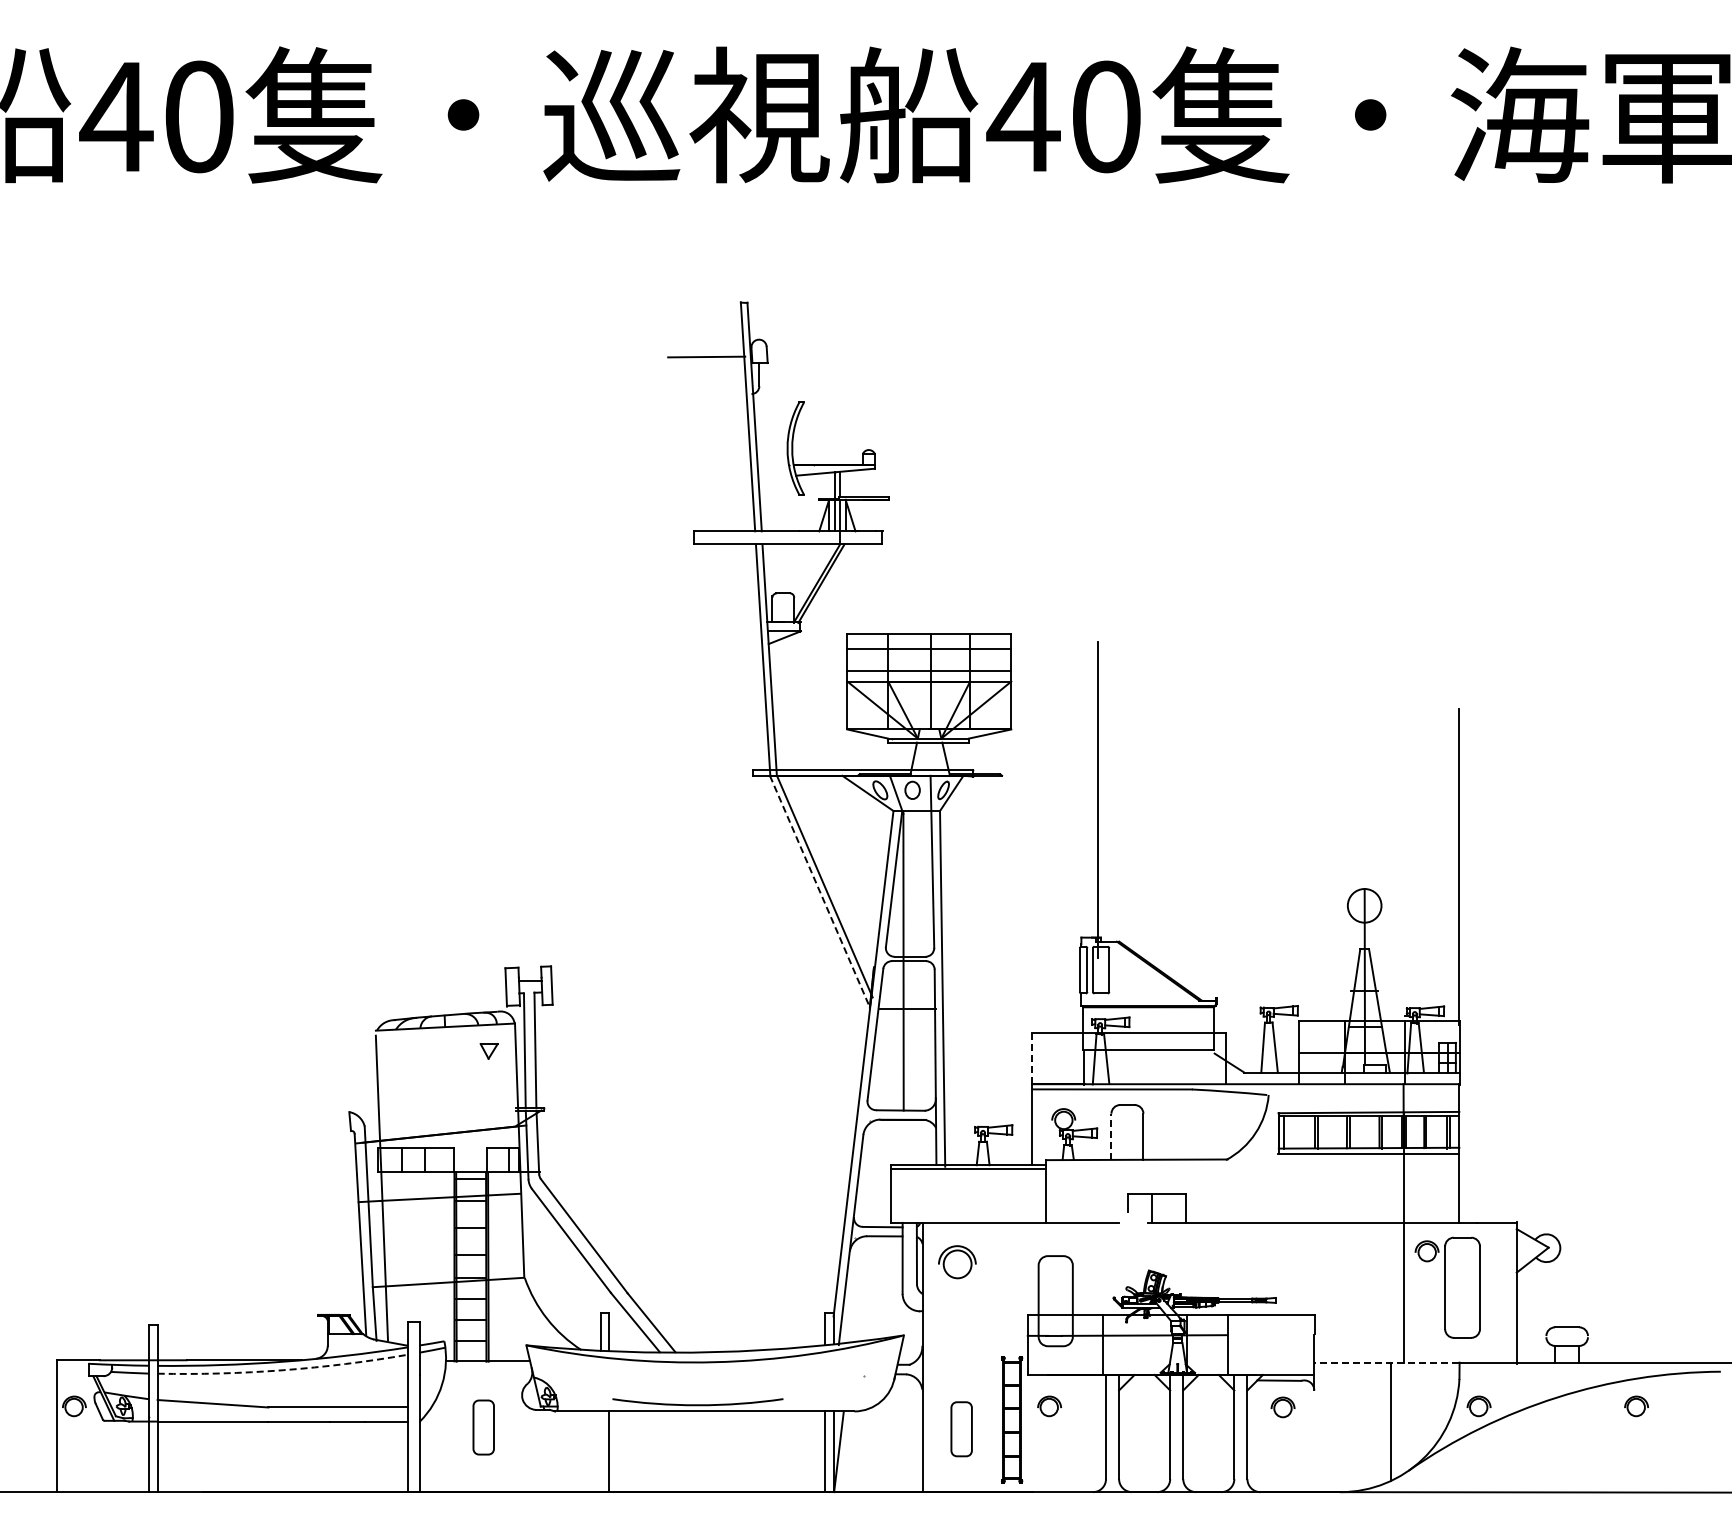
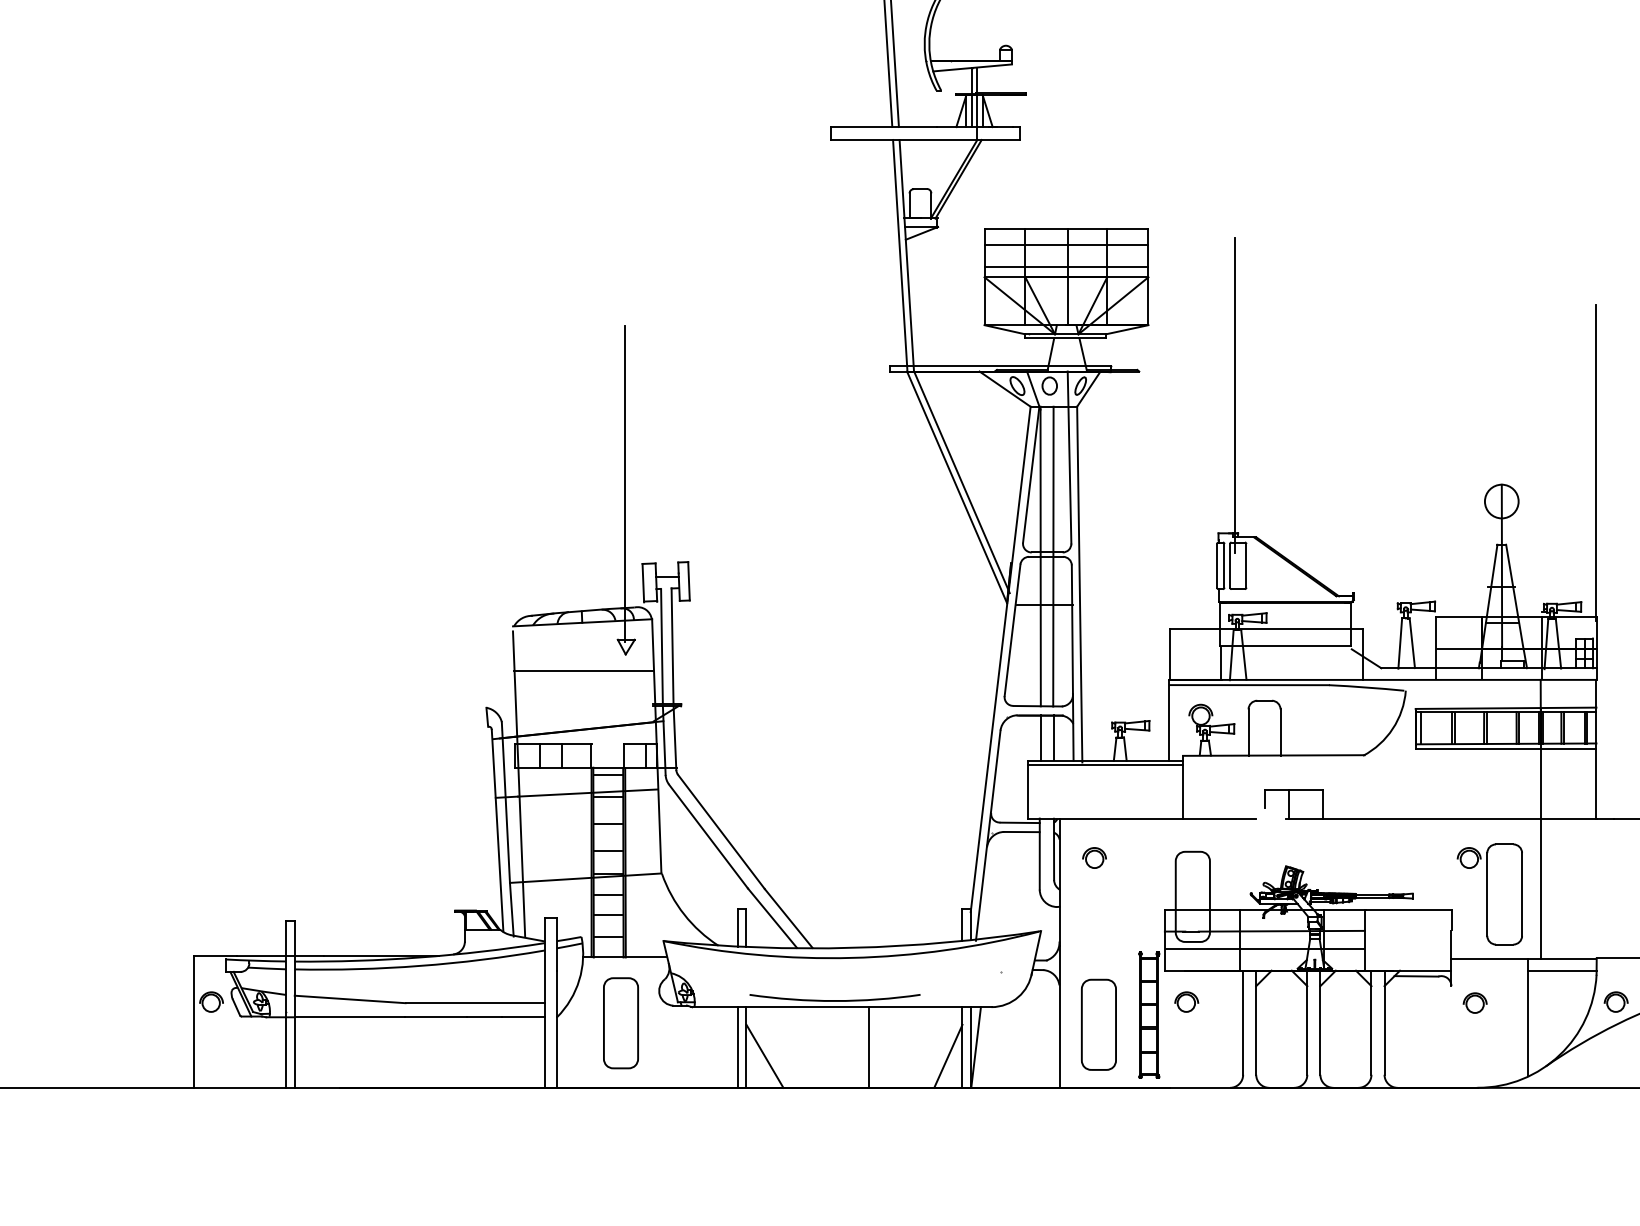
line: (487, 888) -> (624, 484), added
line: (820, 892) -> (957, 488), dashed -> solid
line: (916, 960) -> (1053, 556), added
line: (1032, 1058) -> (1169, 654), dashed -> solid
line: (446, 1075) -> (583, 671), added
line: (1111, 1136) -> (1248, 732), dashed -> solid
line: (916, 1141) -> (1053, 737), added
line: (903, 1142) -> (1040, 738), added
part: (957, 1262) -> (1094, 858), size x0.62
part: (1447, 1287) -> (1489, 894), moved
line: (1127, 1353) -> (1264, 949), added
line: (1386, 1362) -> (1523, 958), dashed -> solid
arc: (283, 1370) -> (420, 966), dashed -> solid
line: (1424, 1374) -> (1561, 970), added
part: (1282, 1407) -> (1474, 1003), moved
part: (483, 1427) -> (620, 1023), size x1.67
part: (961, 1429) -> (1098, 1025), size x1.67
line: (600, 1451) -> (737, 1047), added
line: (732, 1451) -> (869, 1047), added
line: (627, 1460) -> (764, 1056), added
line: (811, 1460) -> (948, 1056), added

